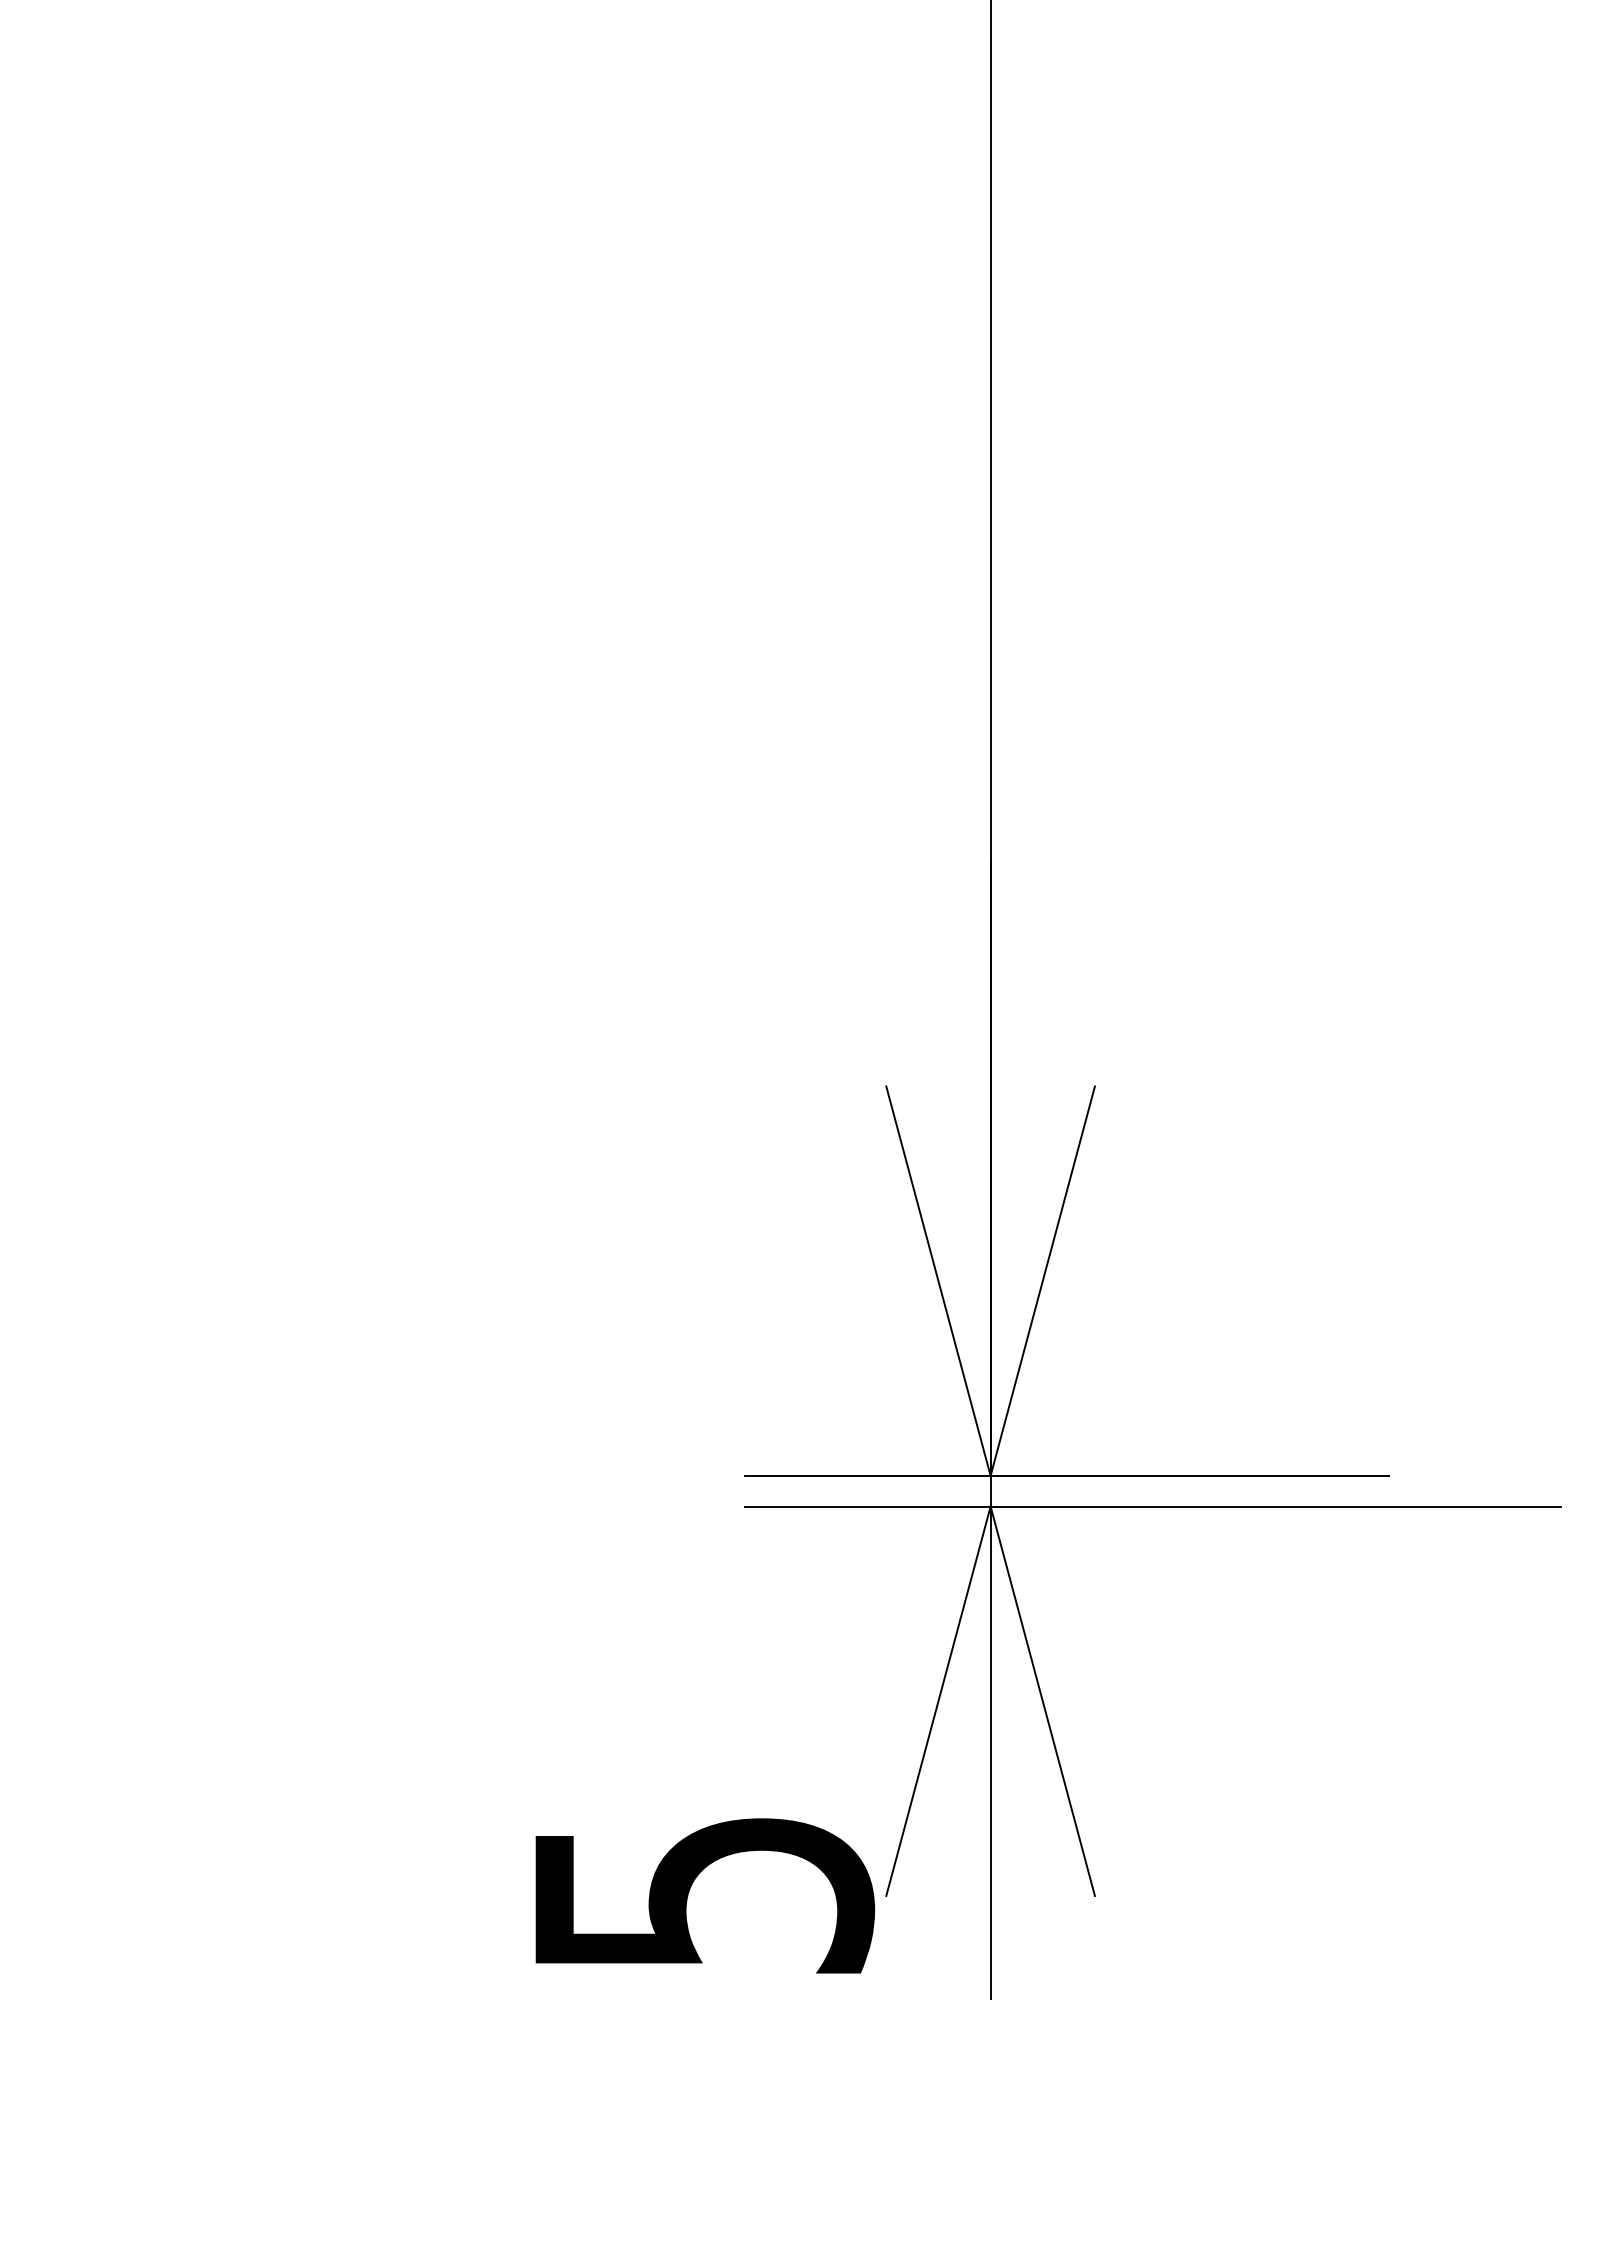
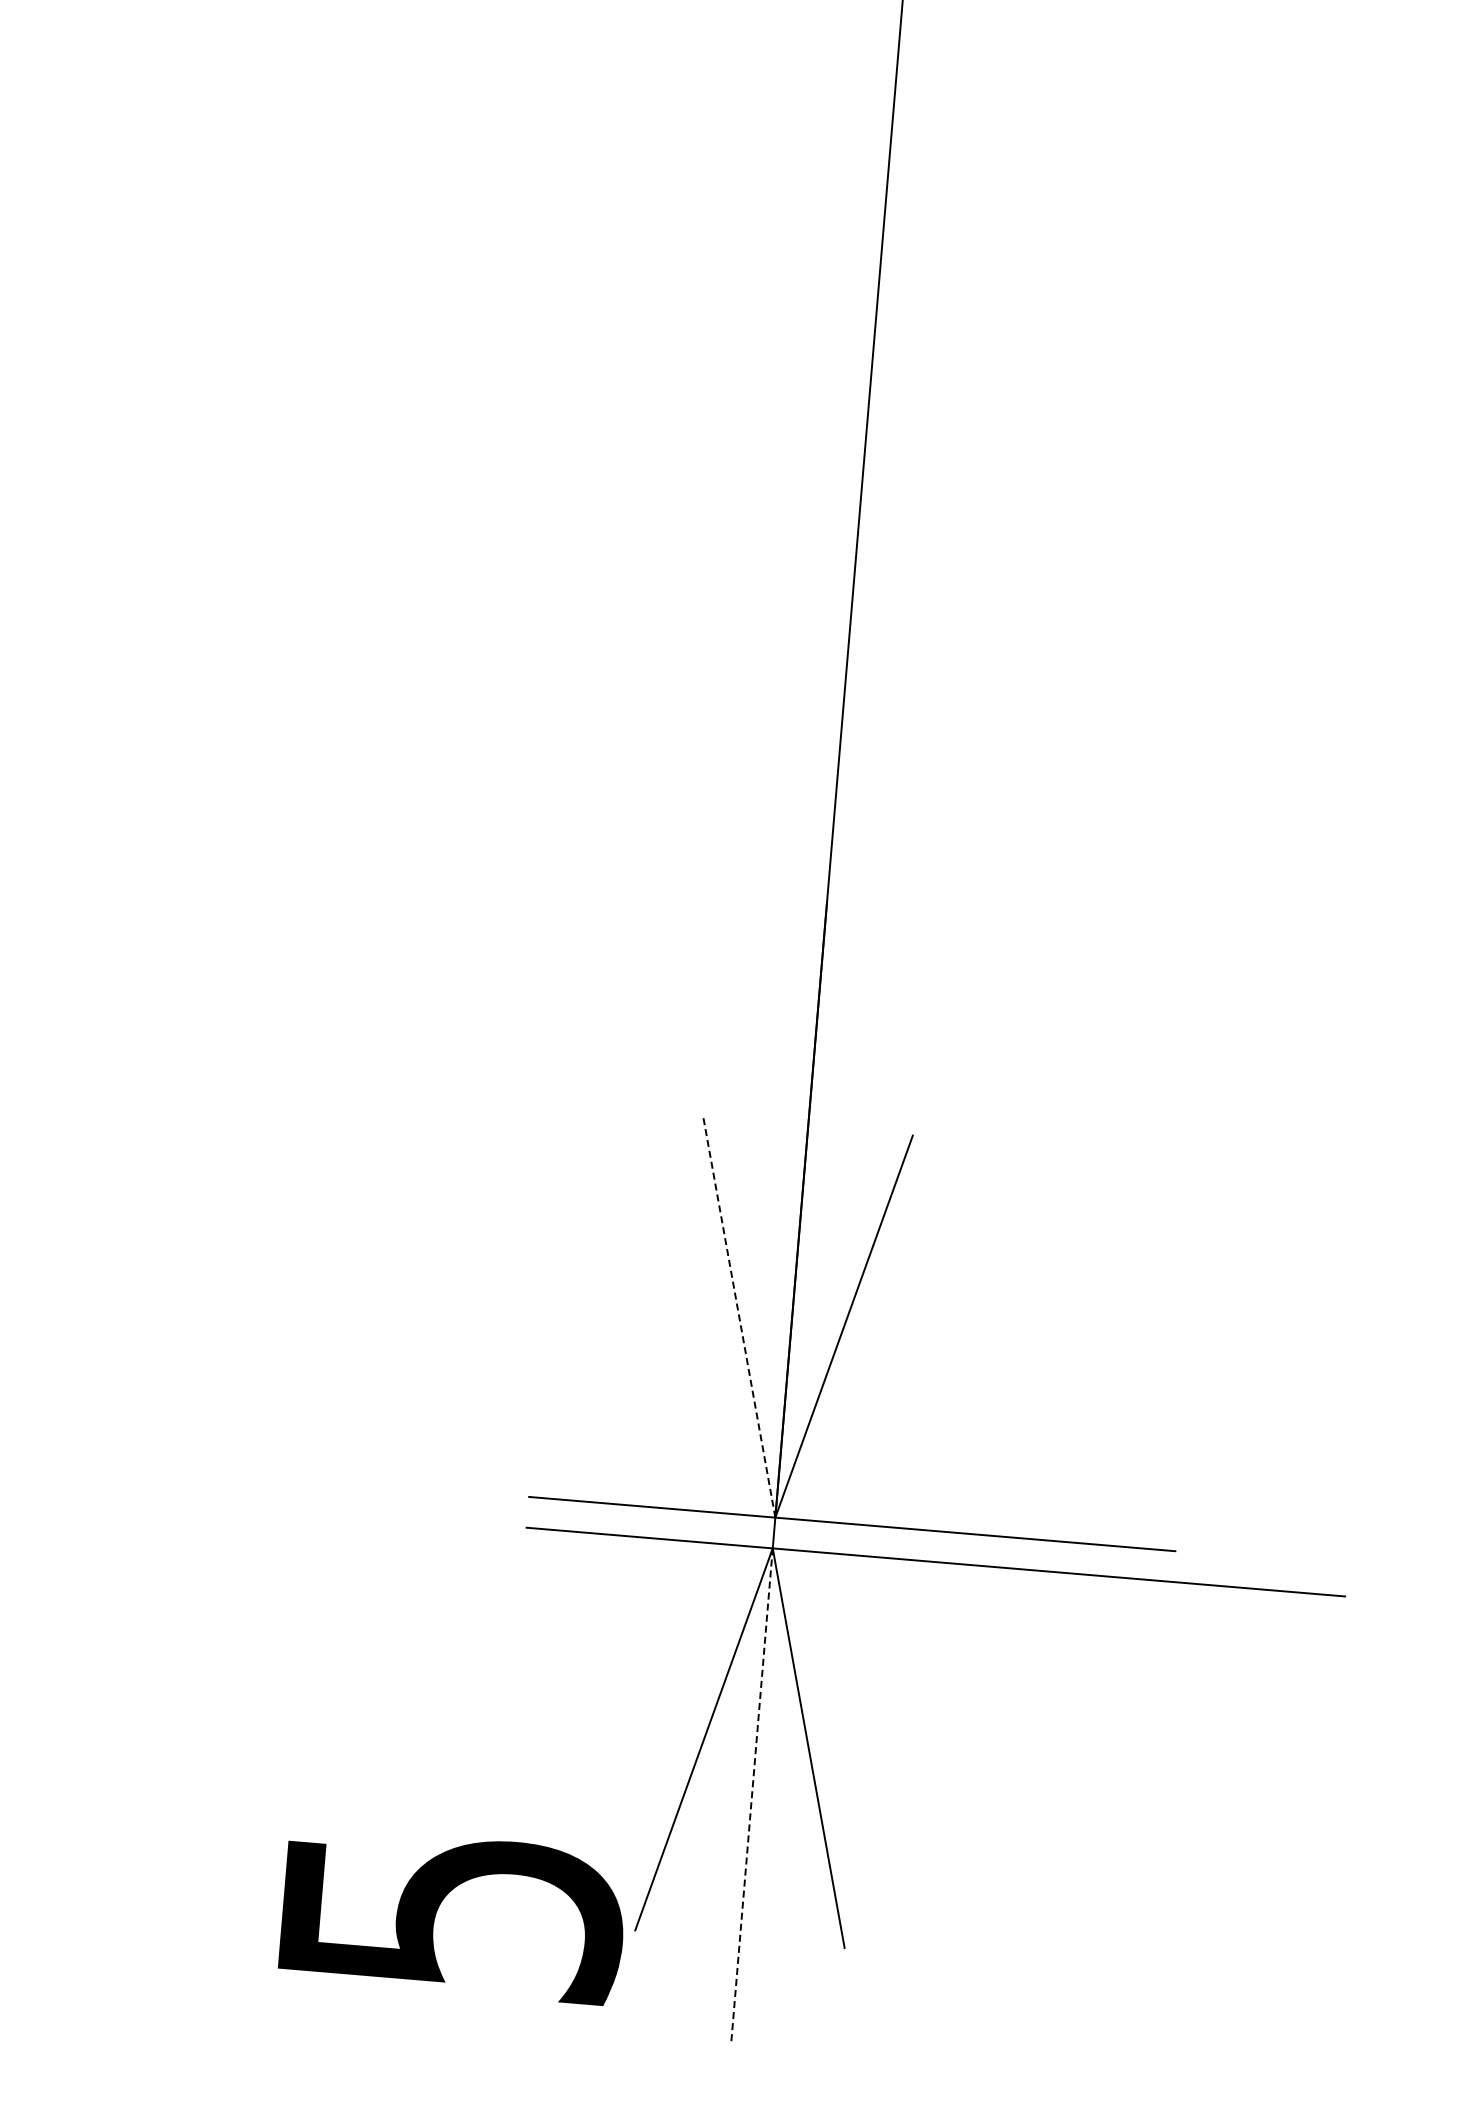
line: (938, 1281) -> (739, 1318), solid -> dashed
line: (990, 1753) -> (751, 1796), solid -> dashed

